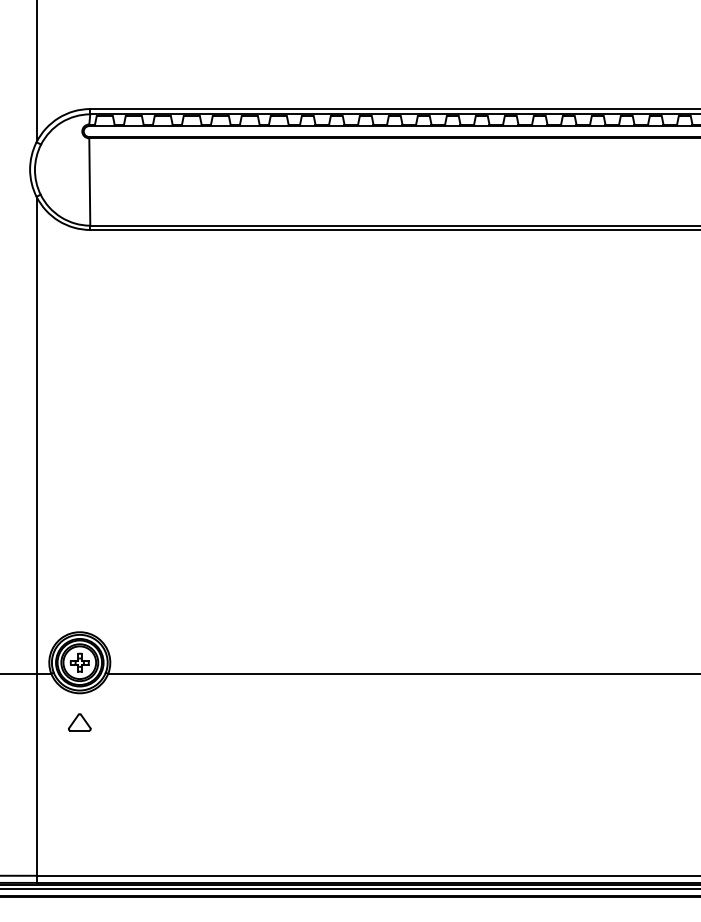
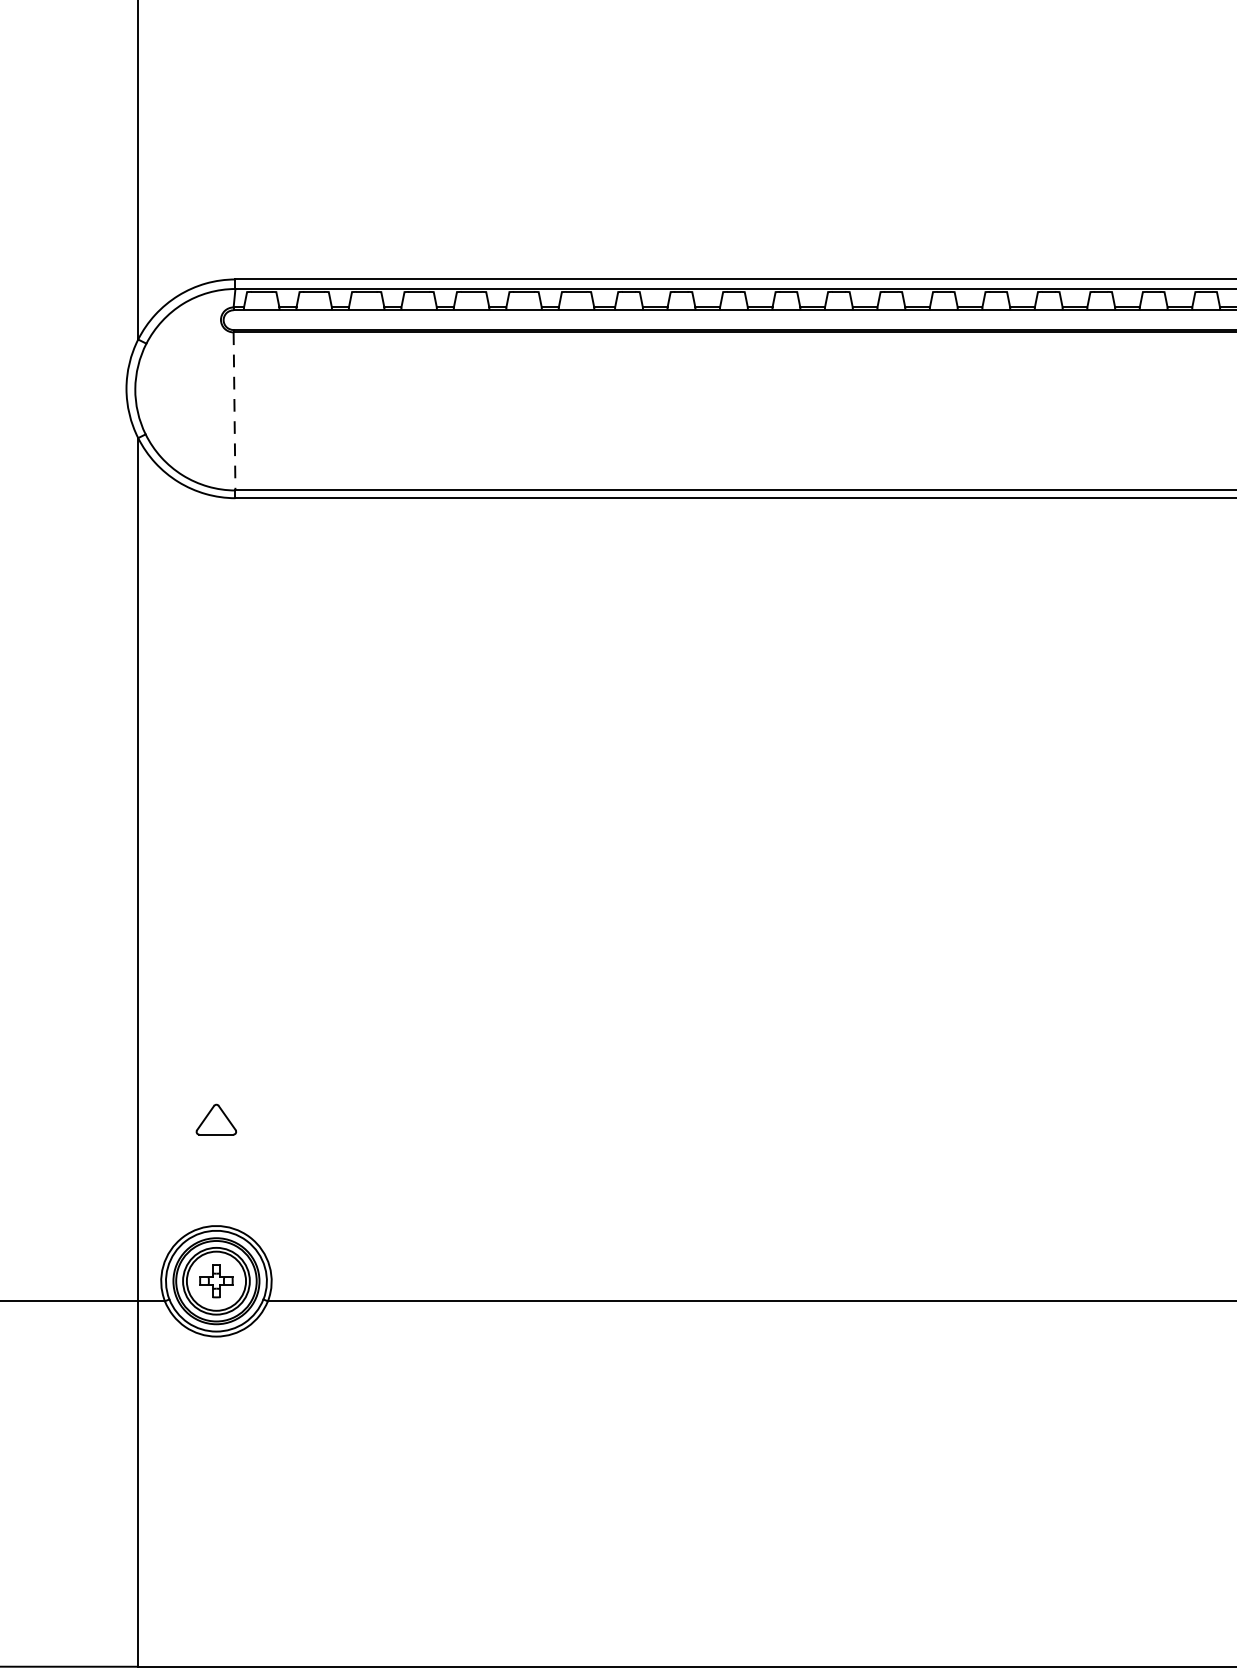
line: (89, 182) -> (233, 412), solid -> dashed
part: (79, 722) -> (215, 1119), moved

